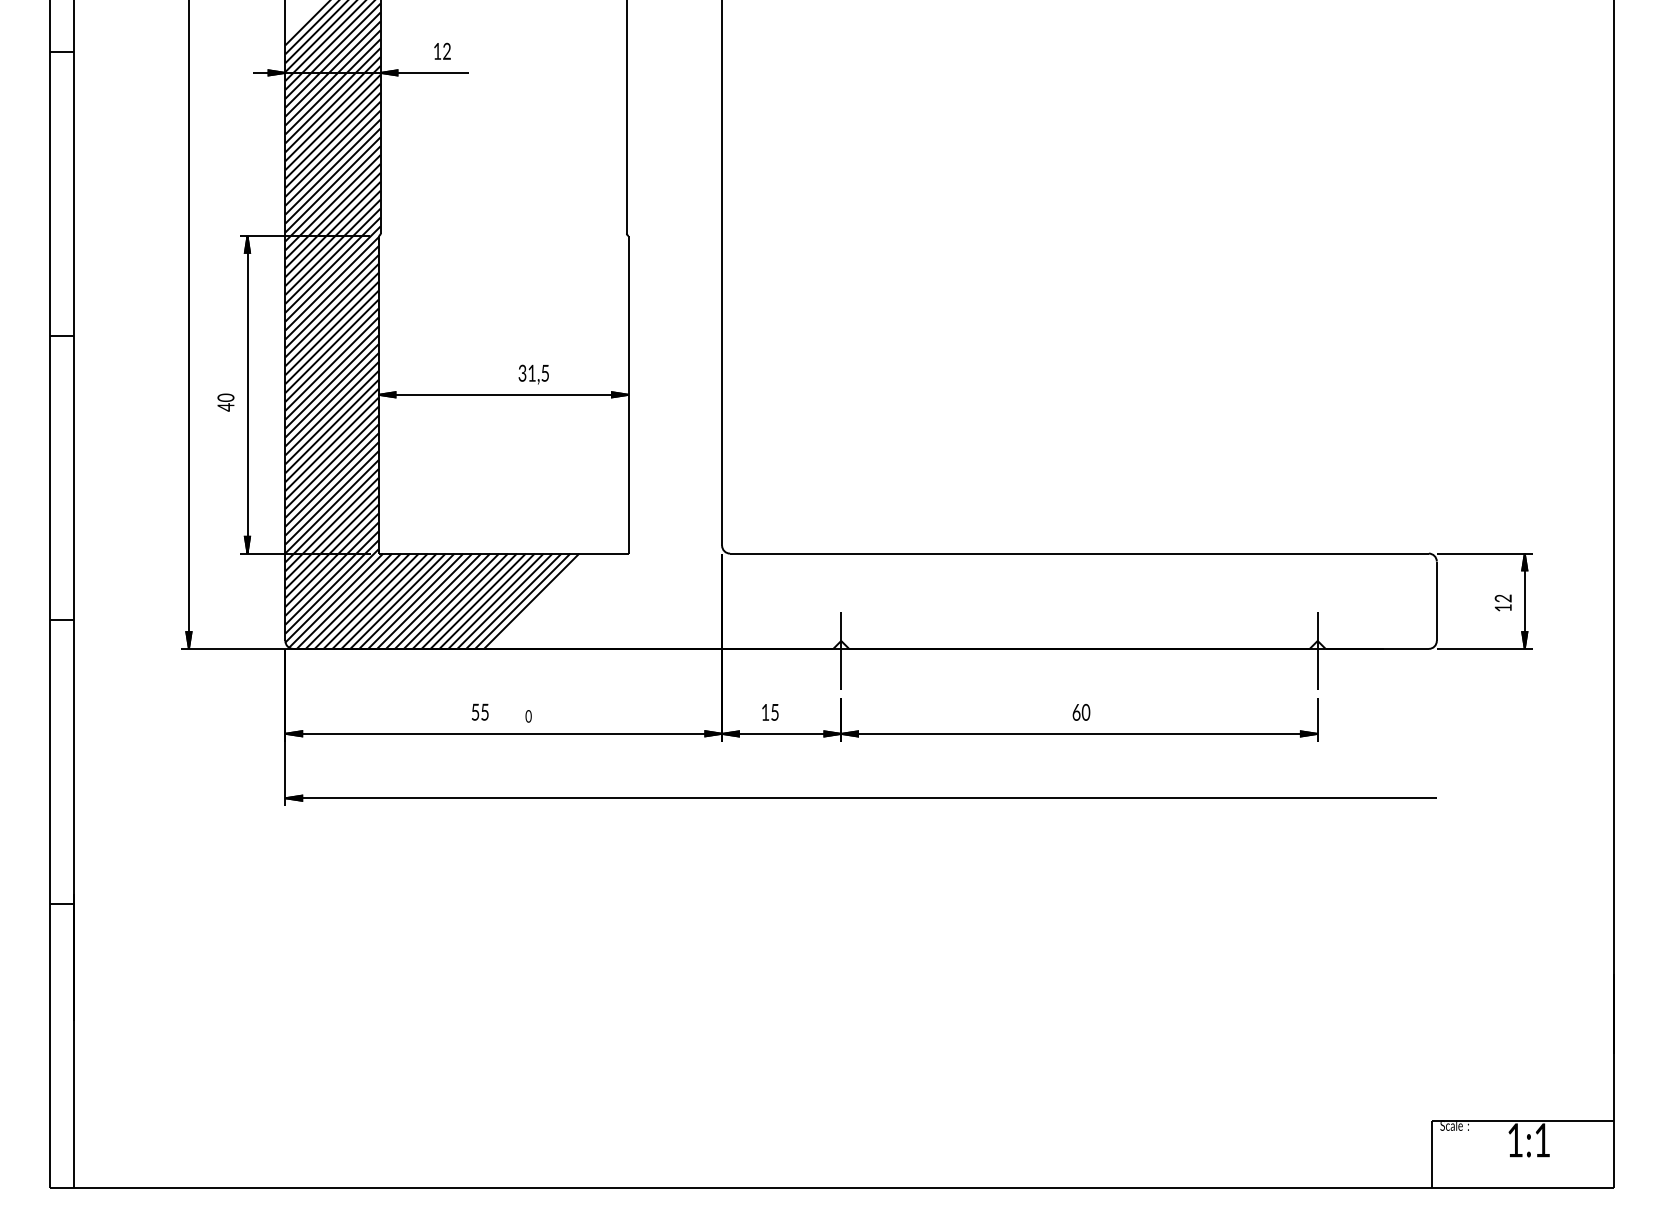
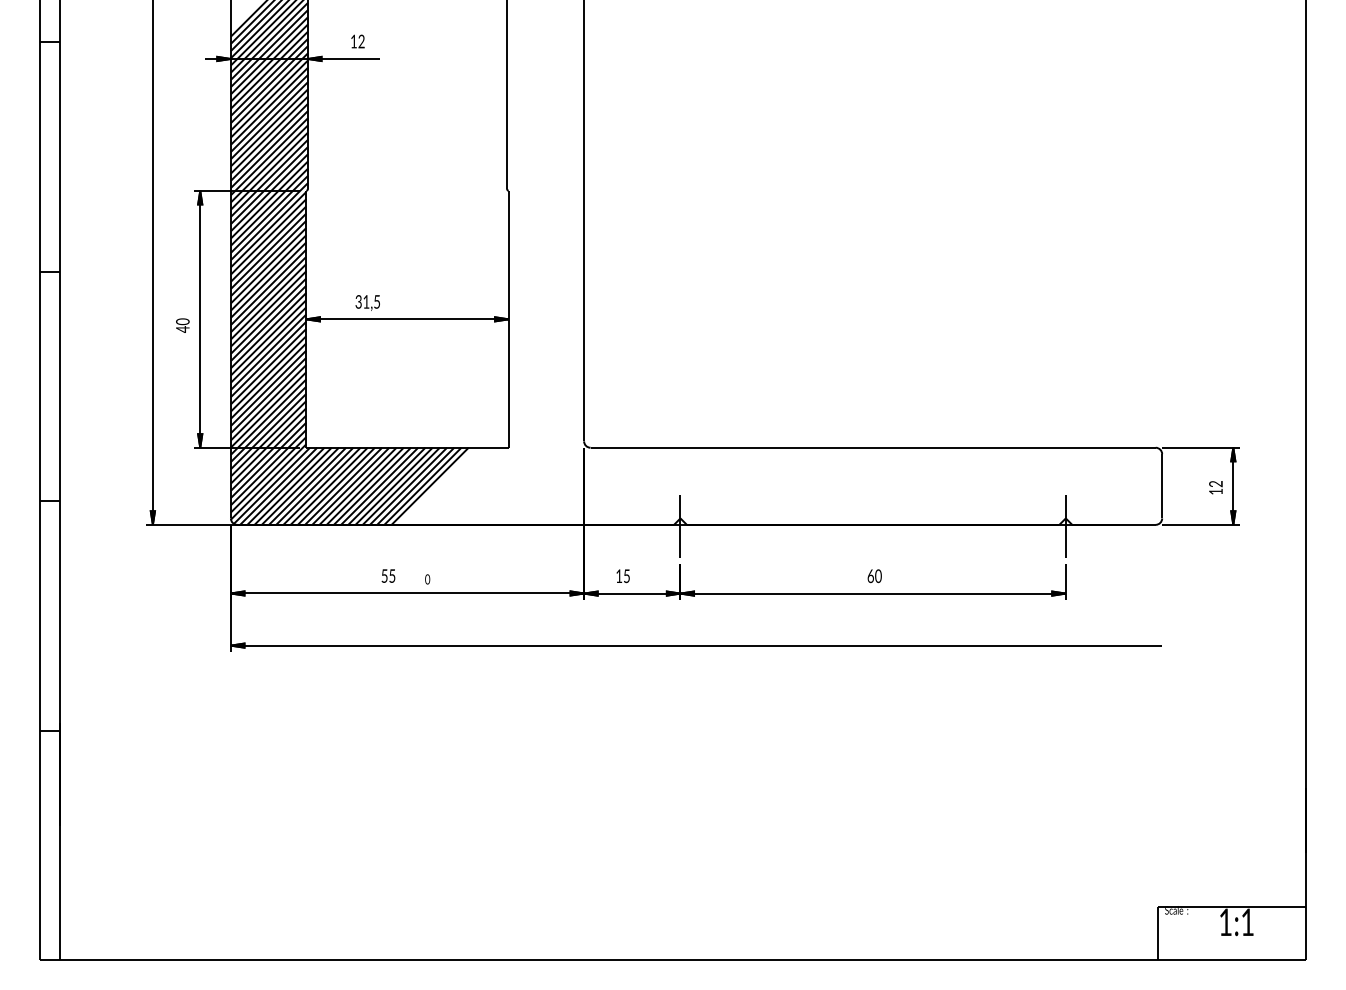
part: (533, 373) -> (367, 302), moved

